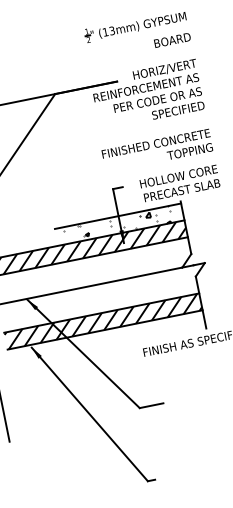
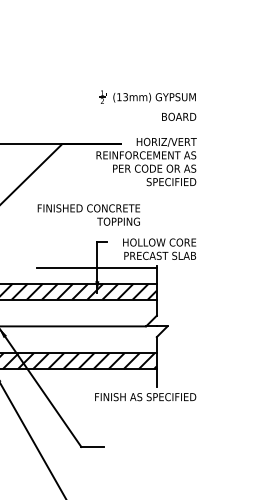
text: (156, 150) -> (88, 214), moved
hatch: (117, 225) -> (94, 275), removed

